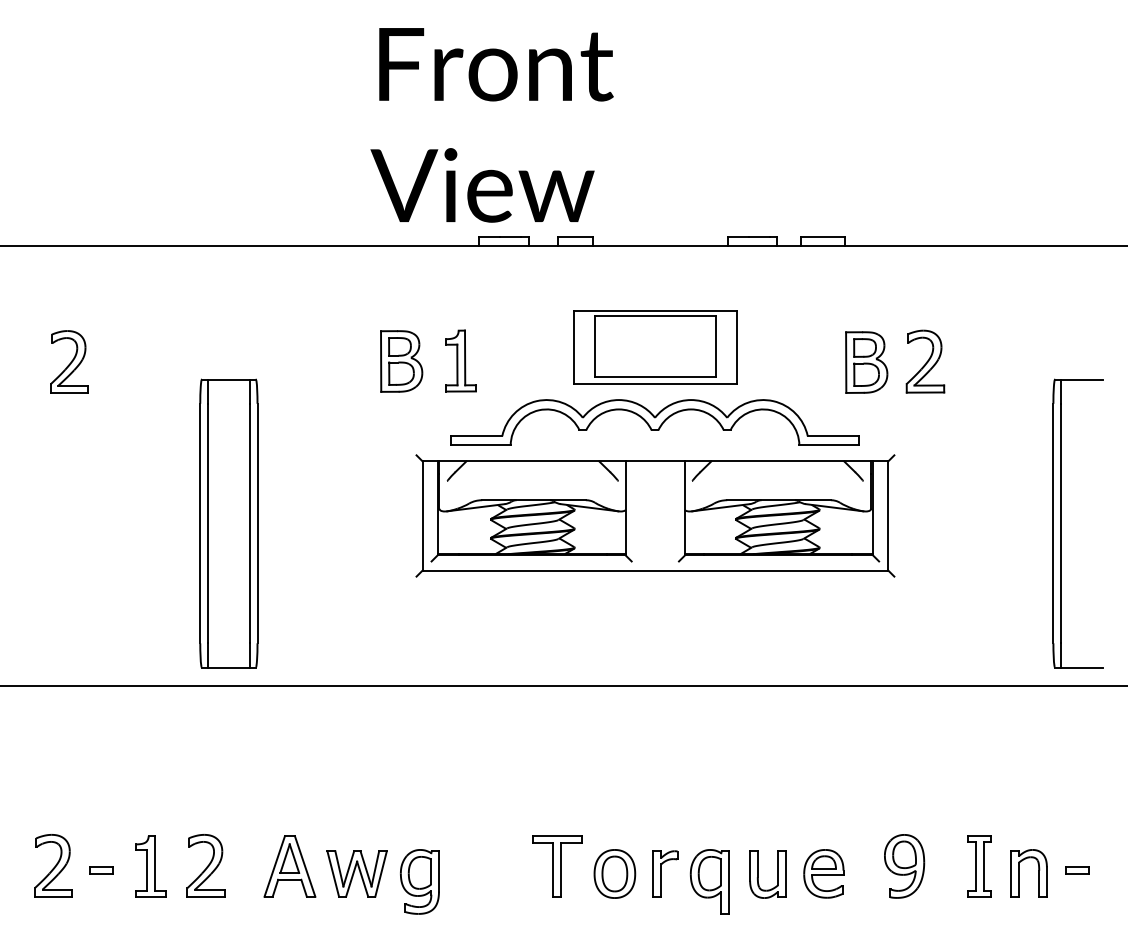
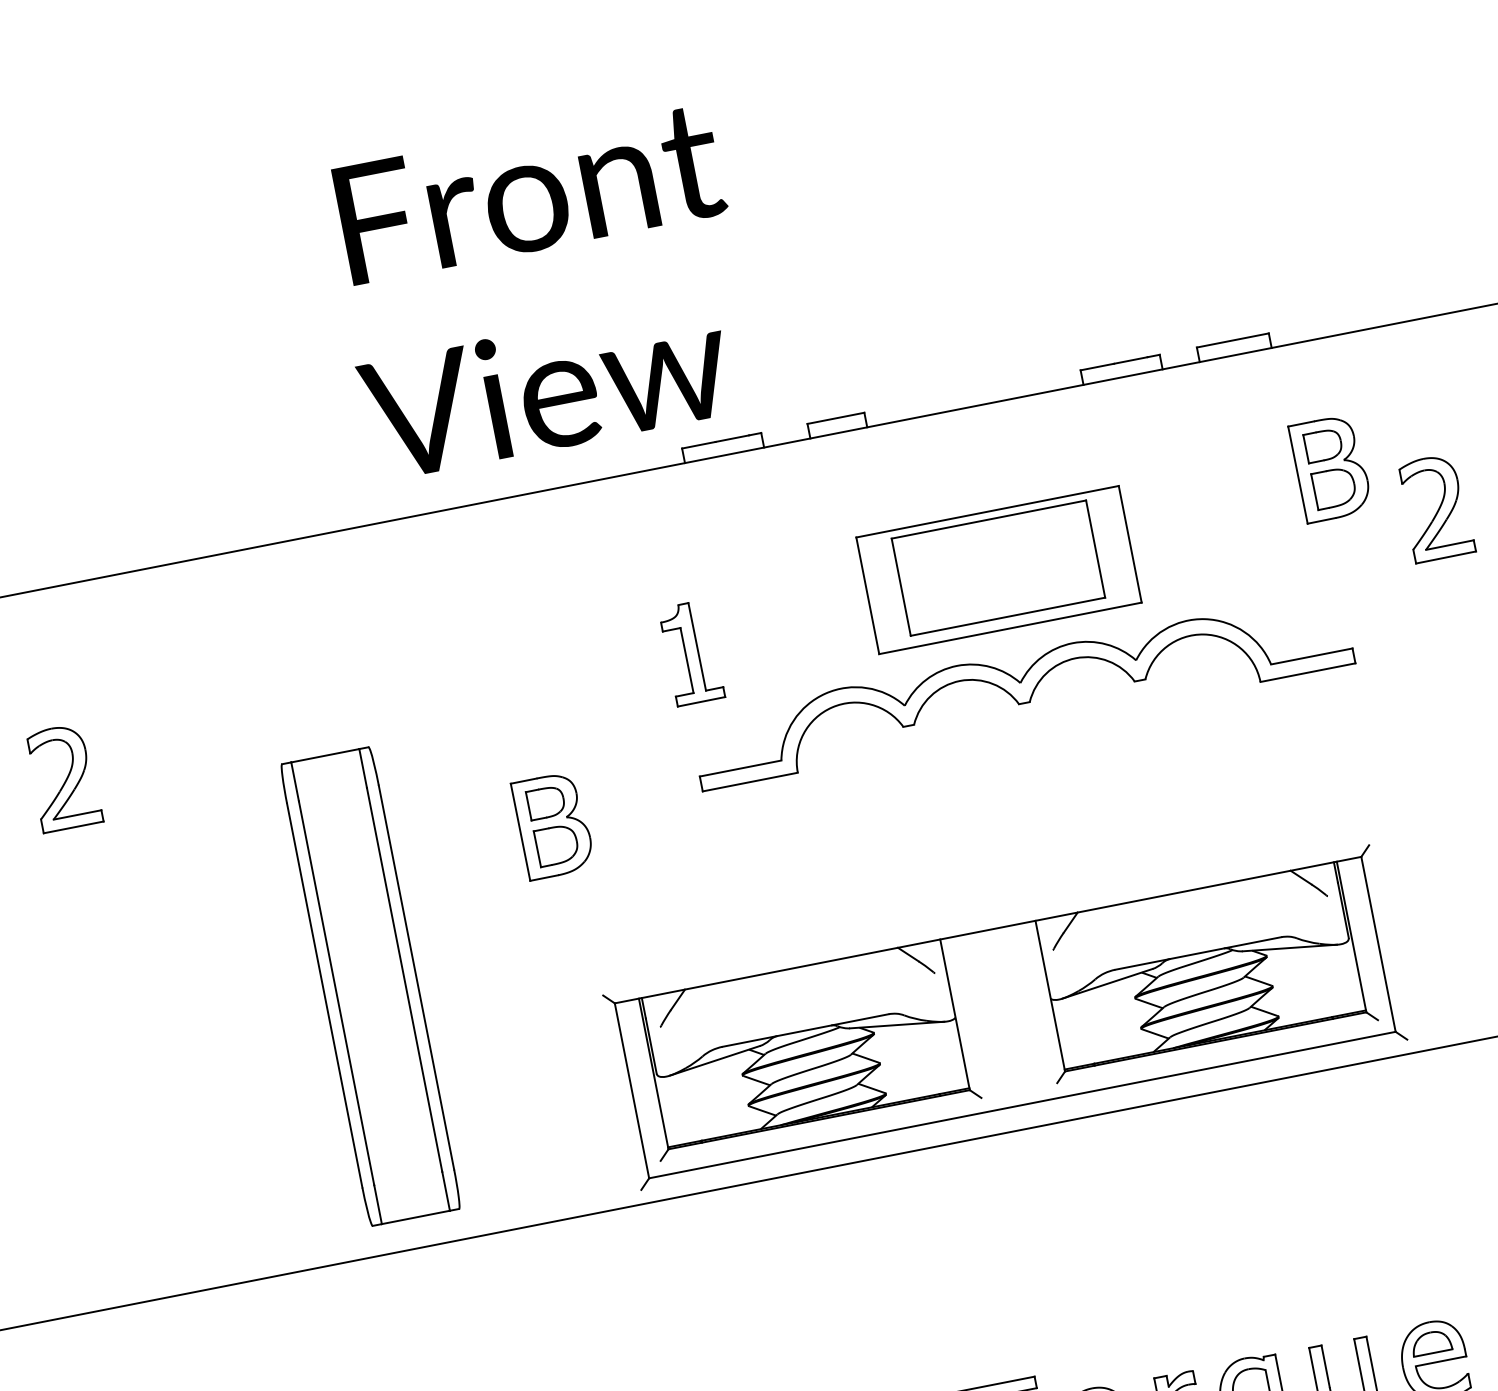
text: (491, 125) -> (541, 290), moved
part: (401, 361) -> (553, 825), moved
part: (866, 362) -> (1330, 468), moved
part: (655, 515) -> (1005, 1016), moved

